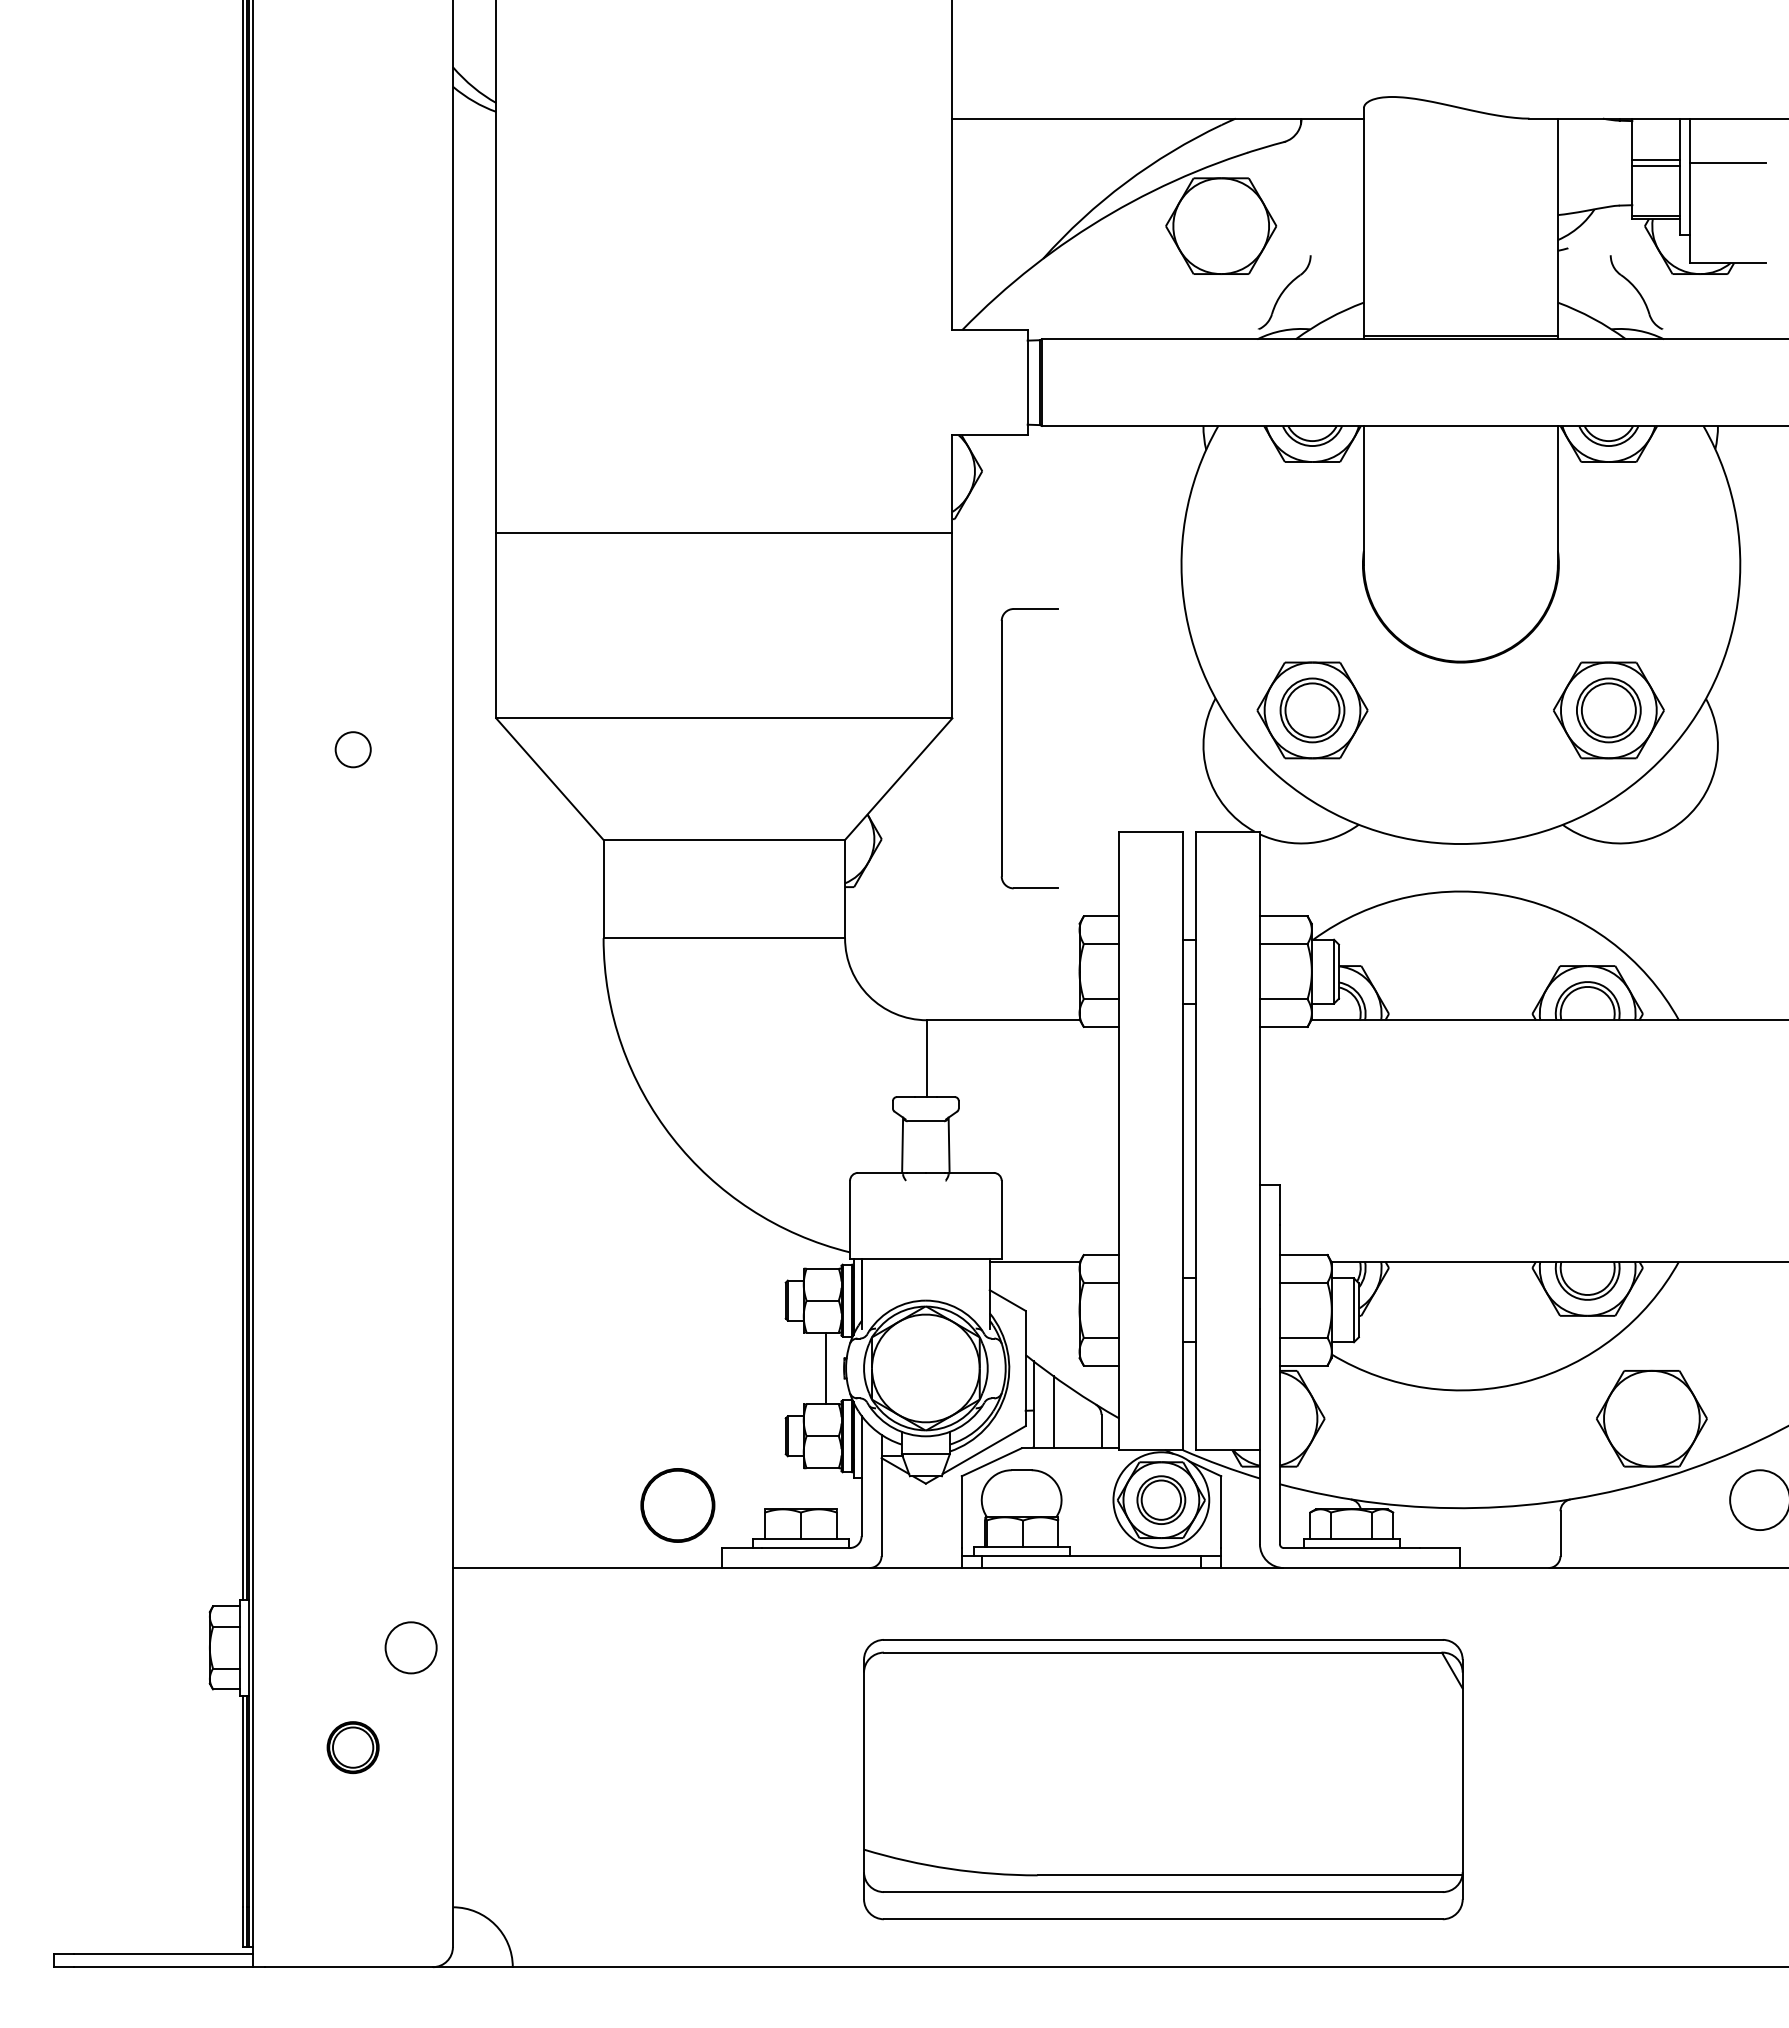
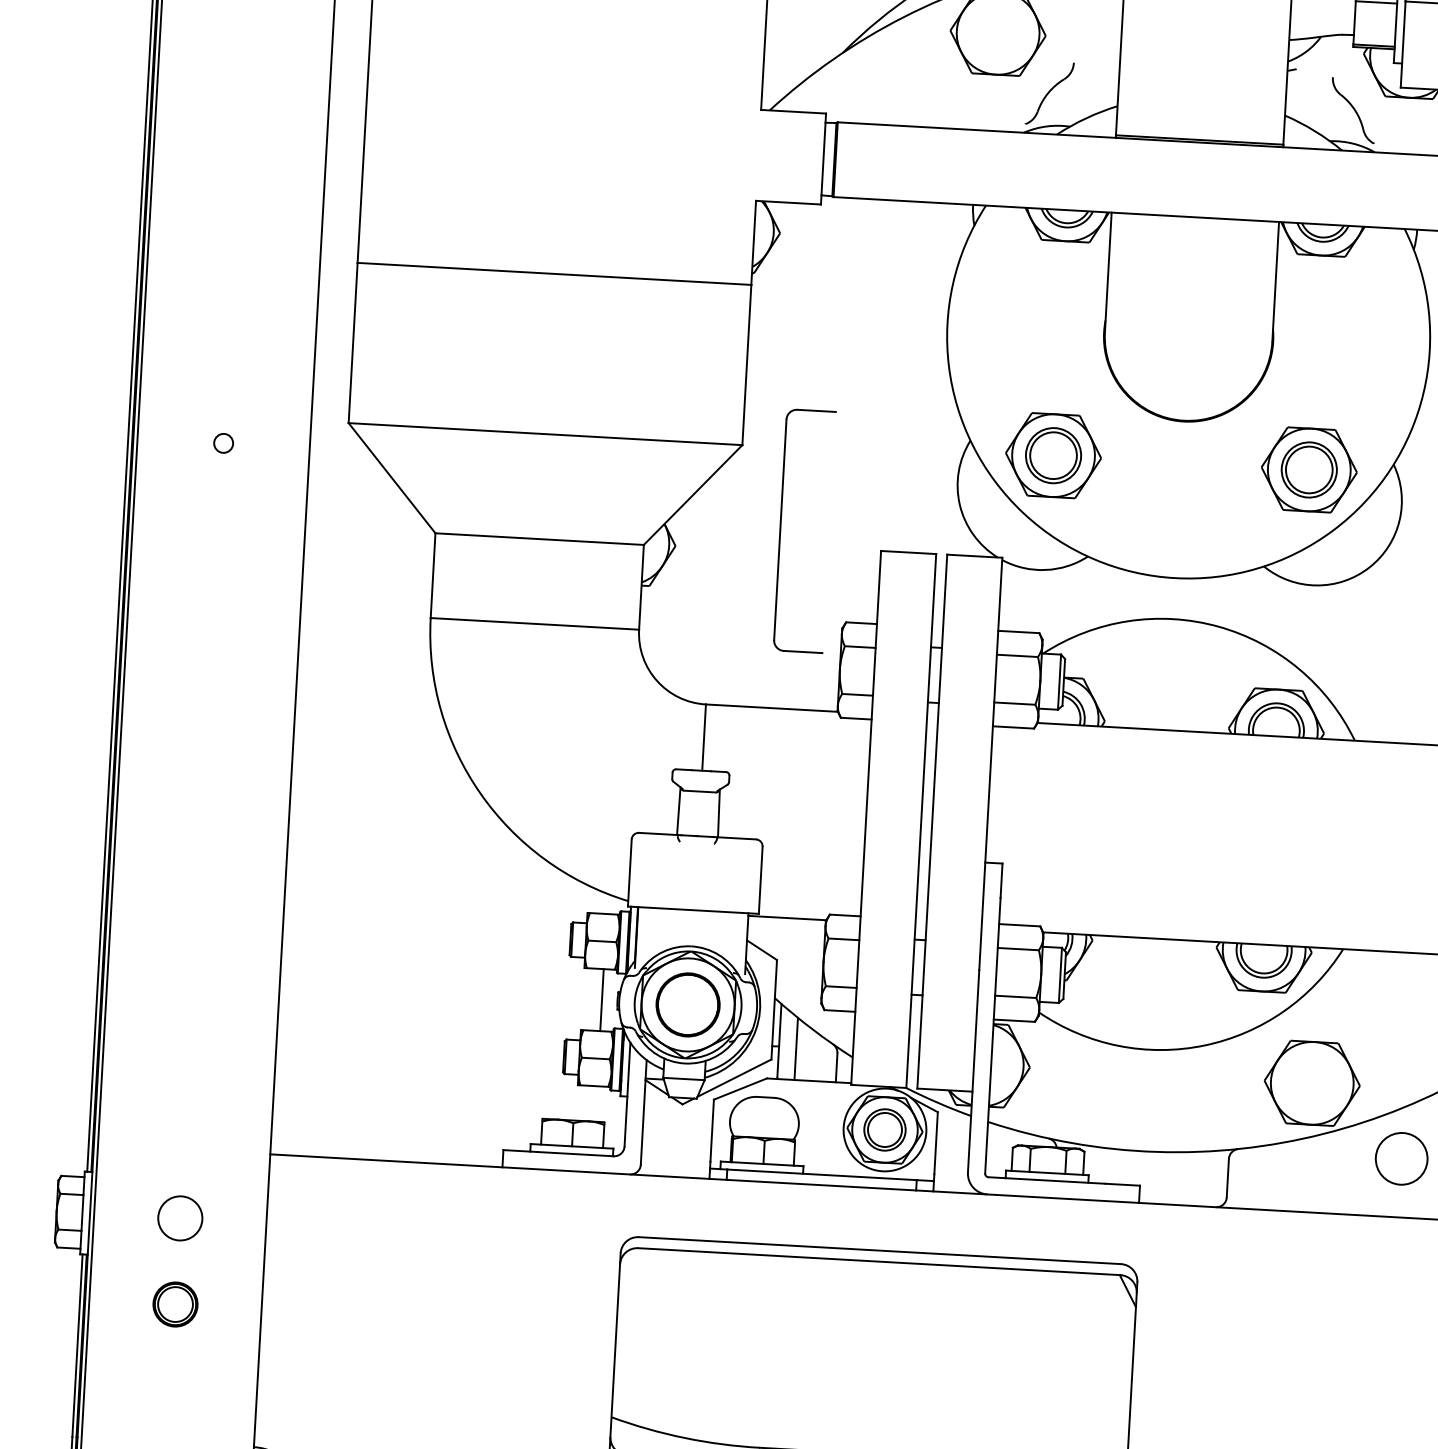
part: (1002, 748) -> (781, 529), moved
circle: (352, 749) -> (223, 443), size x0.62
part: (677, 1505) -> (687, 1004), moved
circle: (410, 1647) -> (179, 1218), moved

